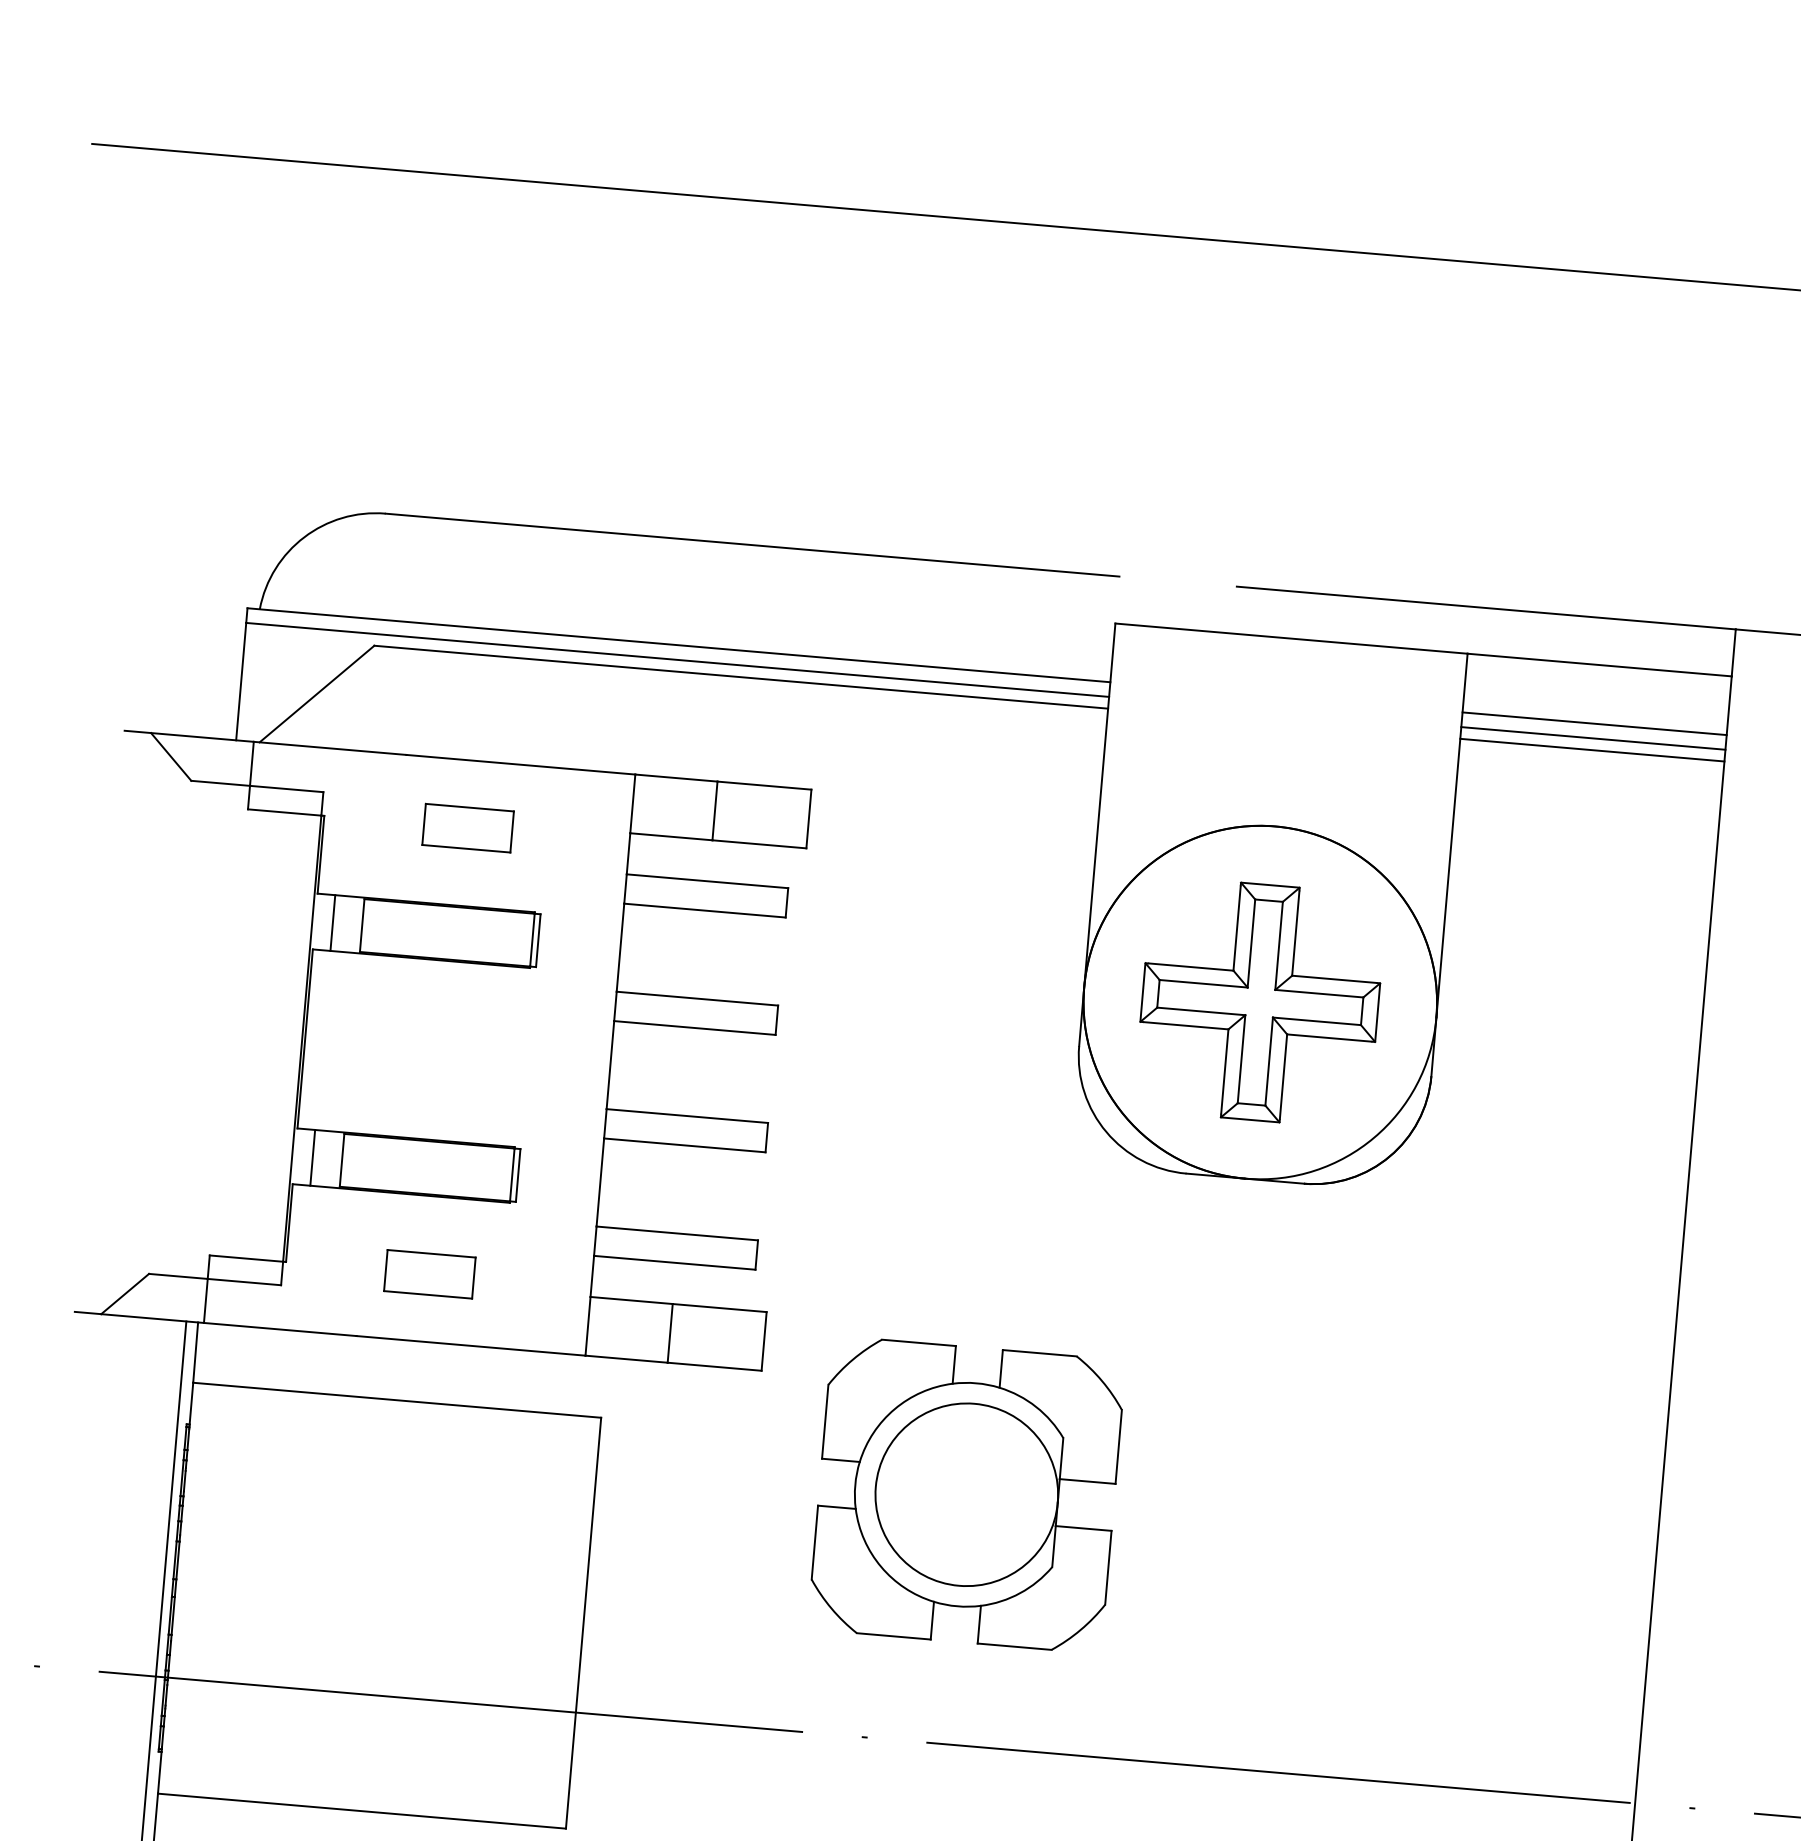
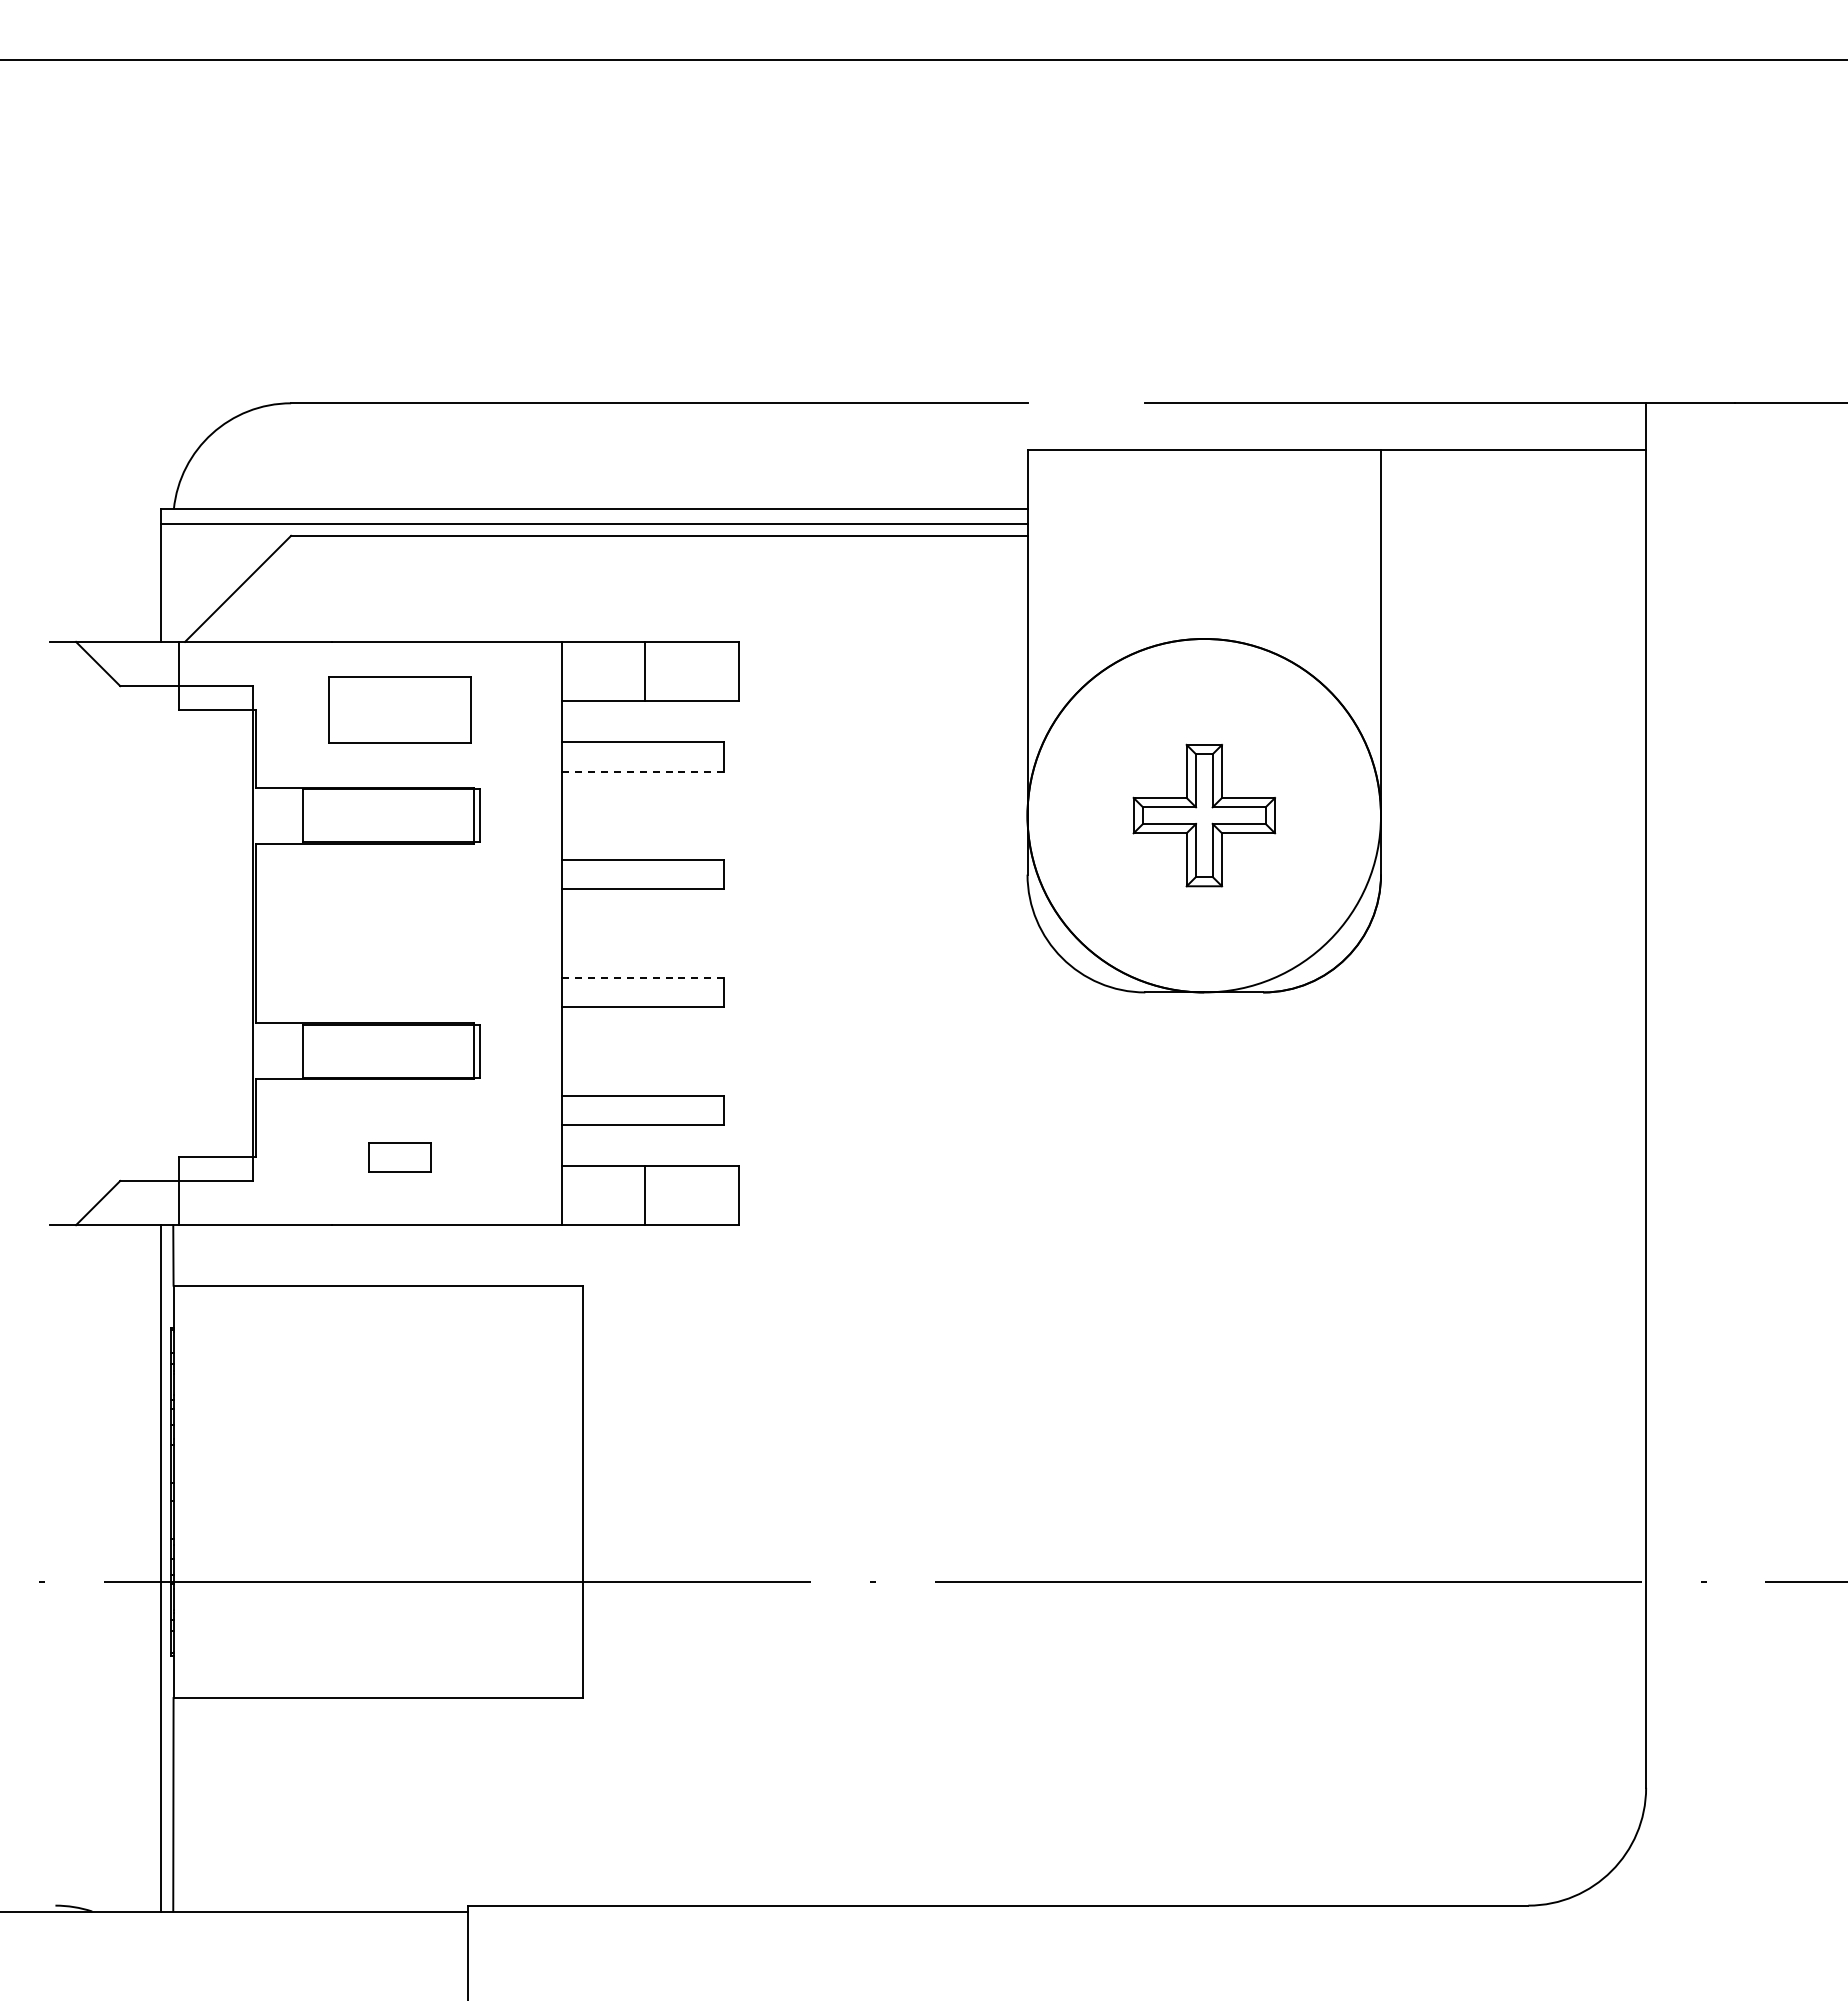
line: (1594, 723) -> (1513, 509), removed
line: (1593, 738) -> (1513, 524), removed
line: (1592, 749) -> (1513, 535), removed
part: (467, 828) -> (399, 709), size x1.6
line: (704, 910) -> (642, 771), solid -> dashed
line: (332, 922) -> (273, 815), removed
part: (1260, 1002) -> (1204, 815), size x0.6
line: (686, 1115) -> (642, 977), solid -> dashed
line: (312, 1157) -> (273, 1051), removed
part: (429, 1274) -> (399, 1157), size x0.7
part: (966, 1495) -> (953, 1331), removed

